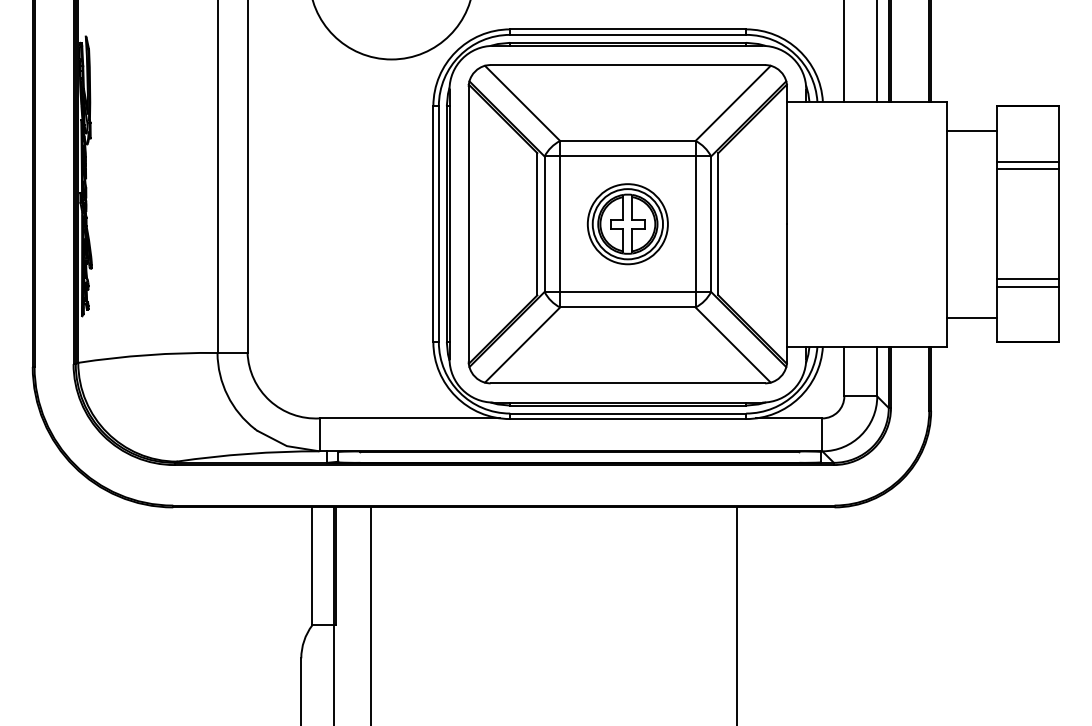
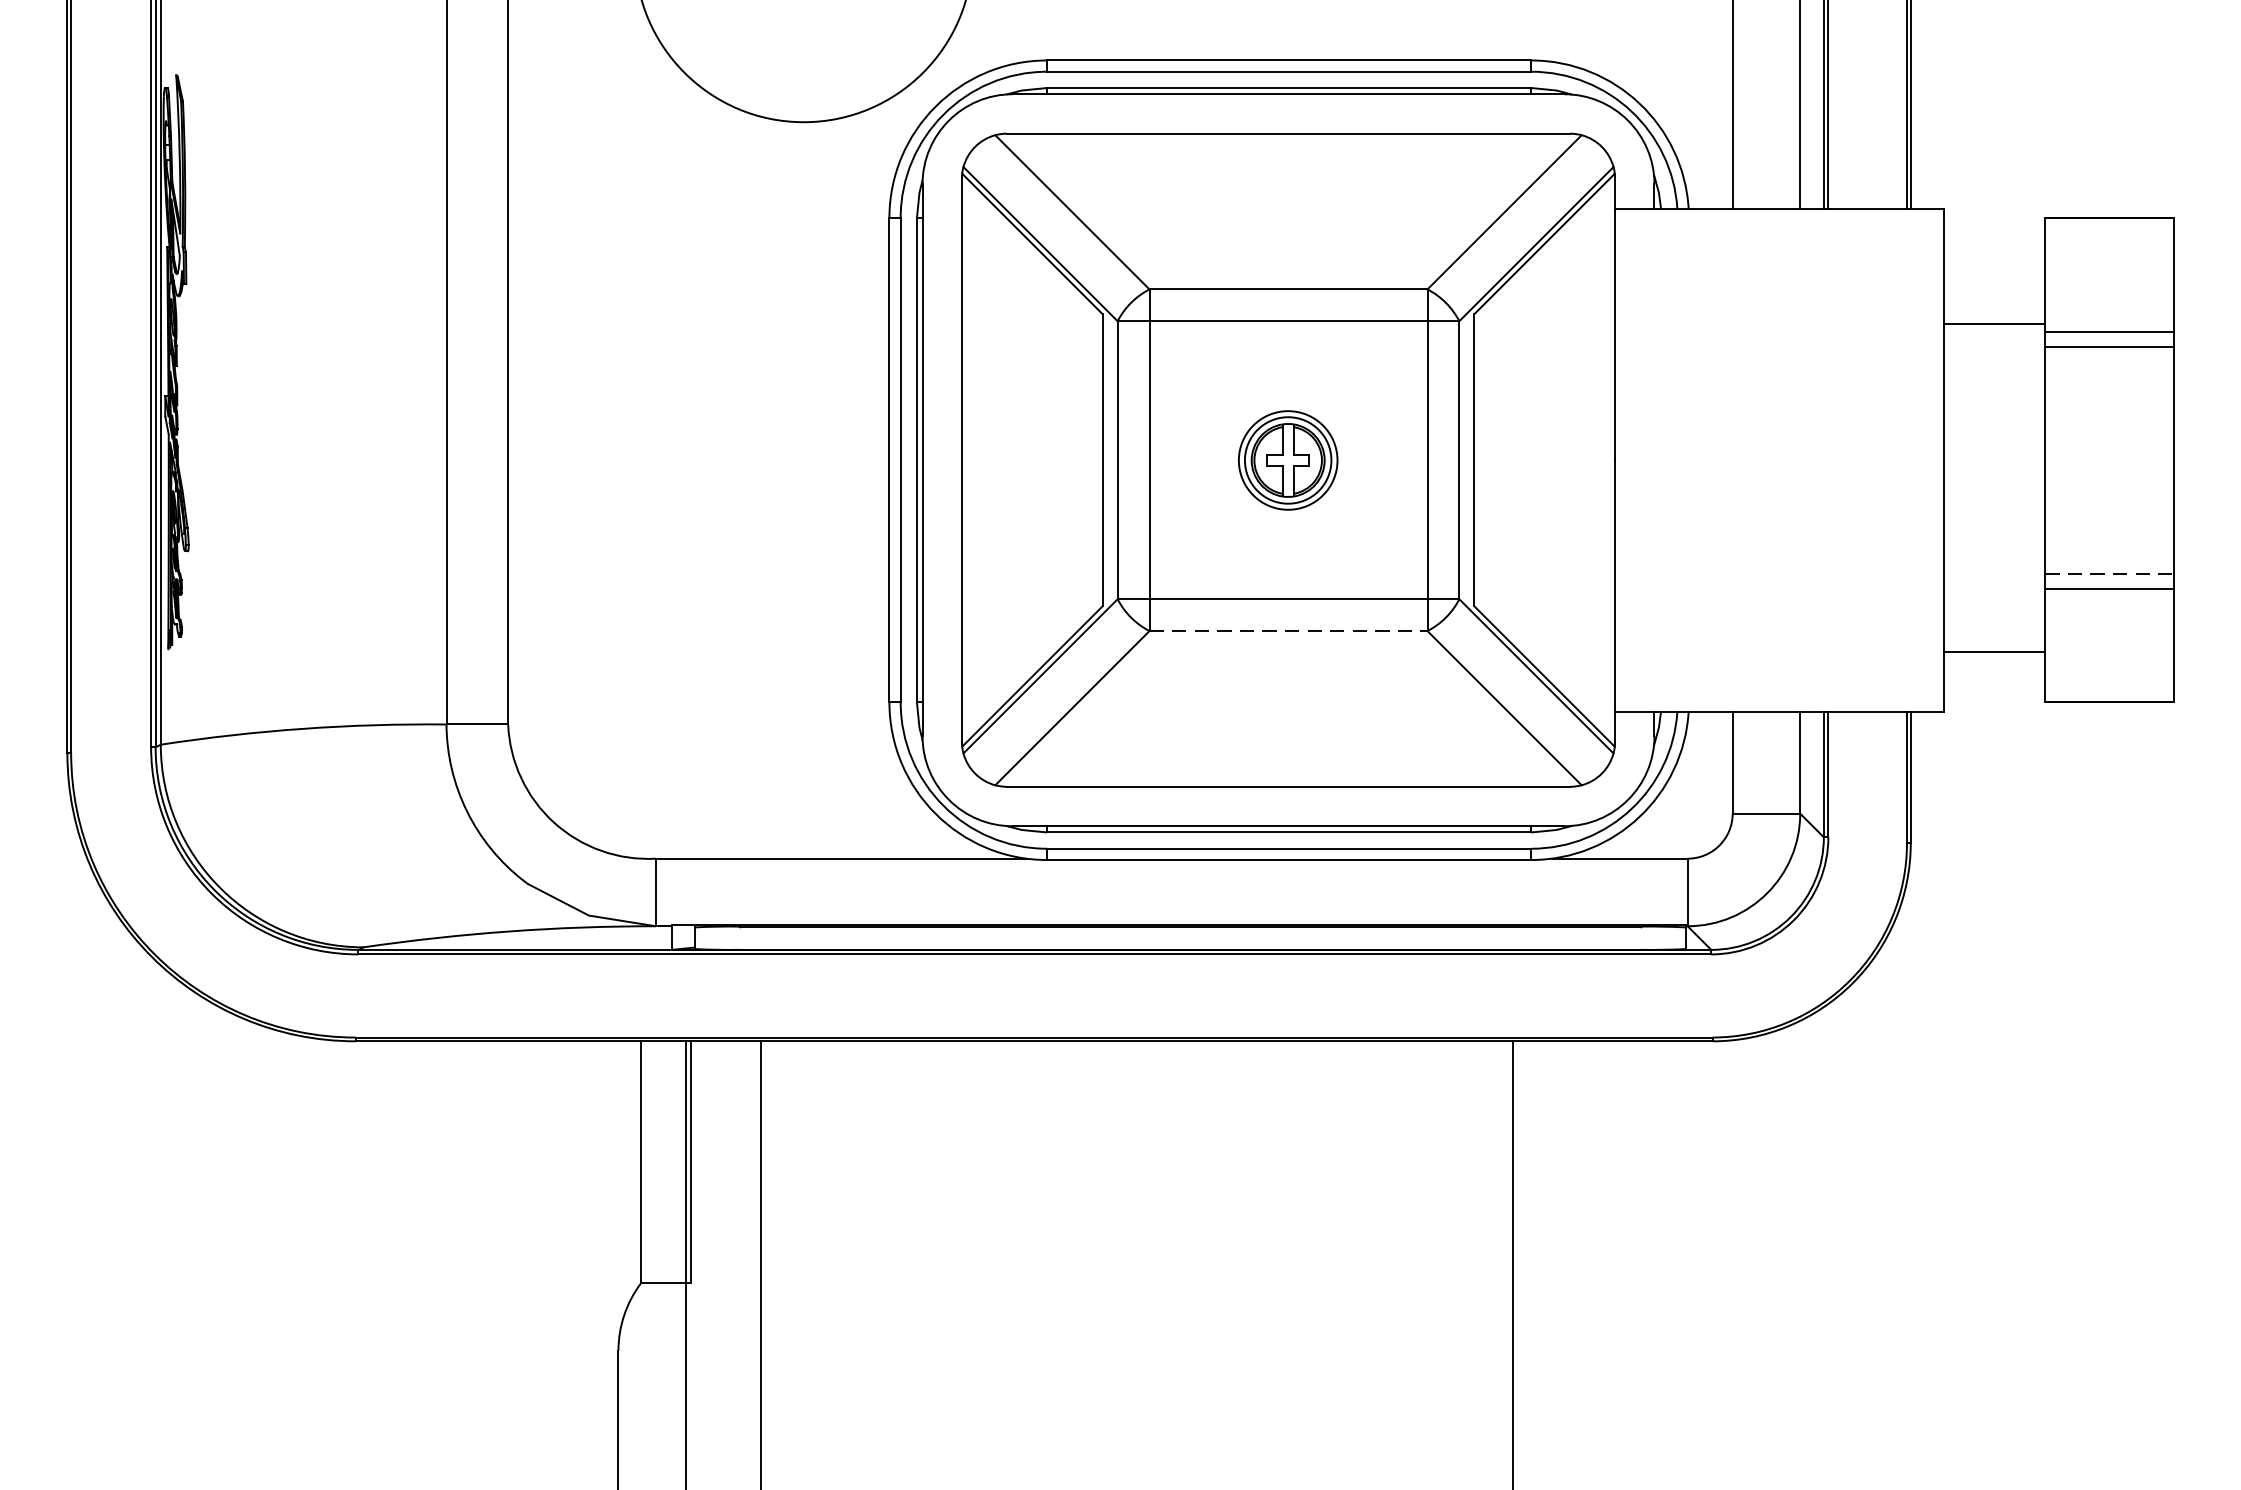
line: (971, 130) -> (1993, 323), moved
part: (627, 224) -> (1287, 460), size x0.6
line: (1028, 279) -> (2110, 573), solid -> dashed
line: (627, 307) -> (1287, 631), solid -> dashed

